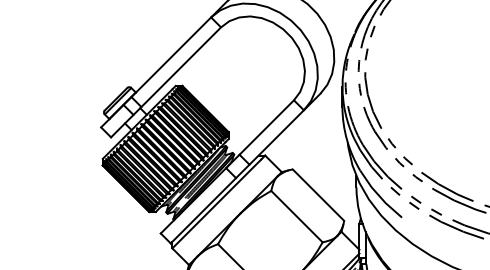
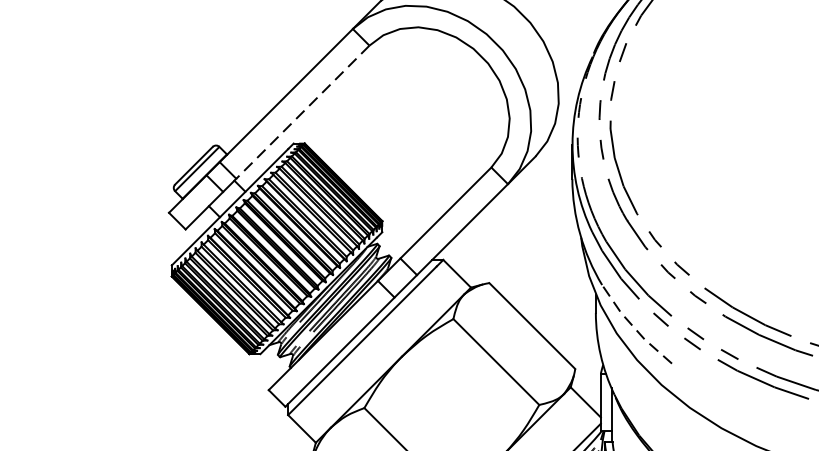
line: (180, 67) -> (301, 112), solid -> dashed
line: (378, 195) -> (632, 326), solid -> dashed

